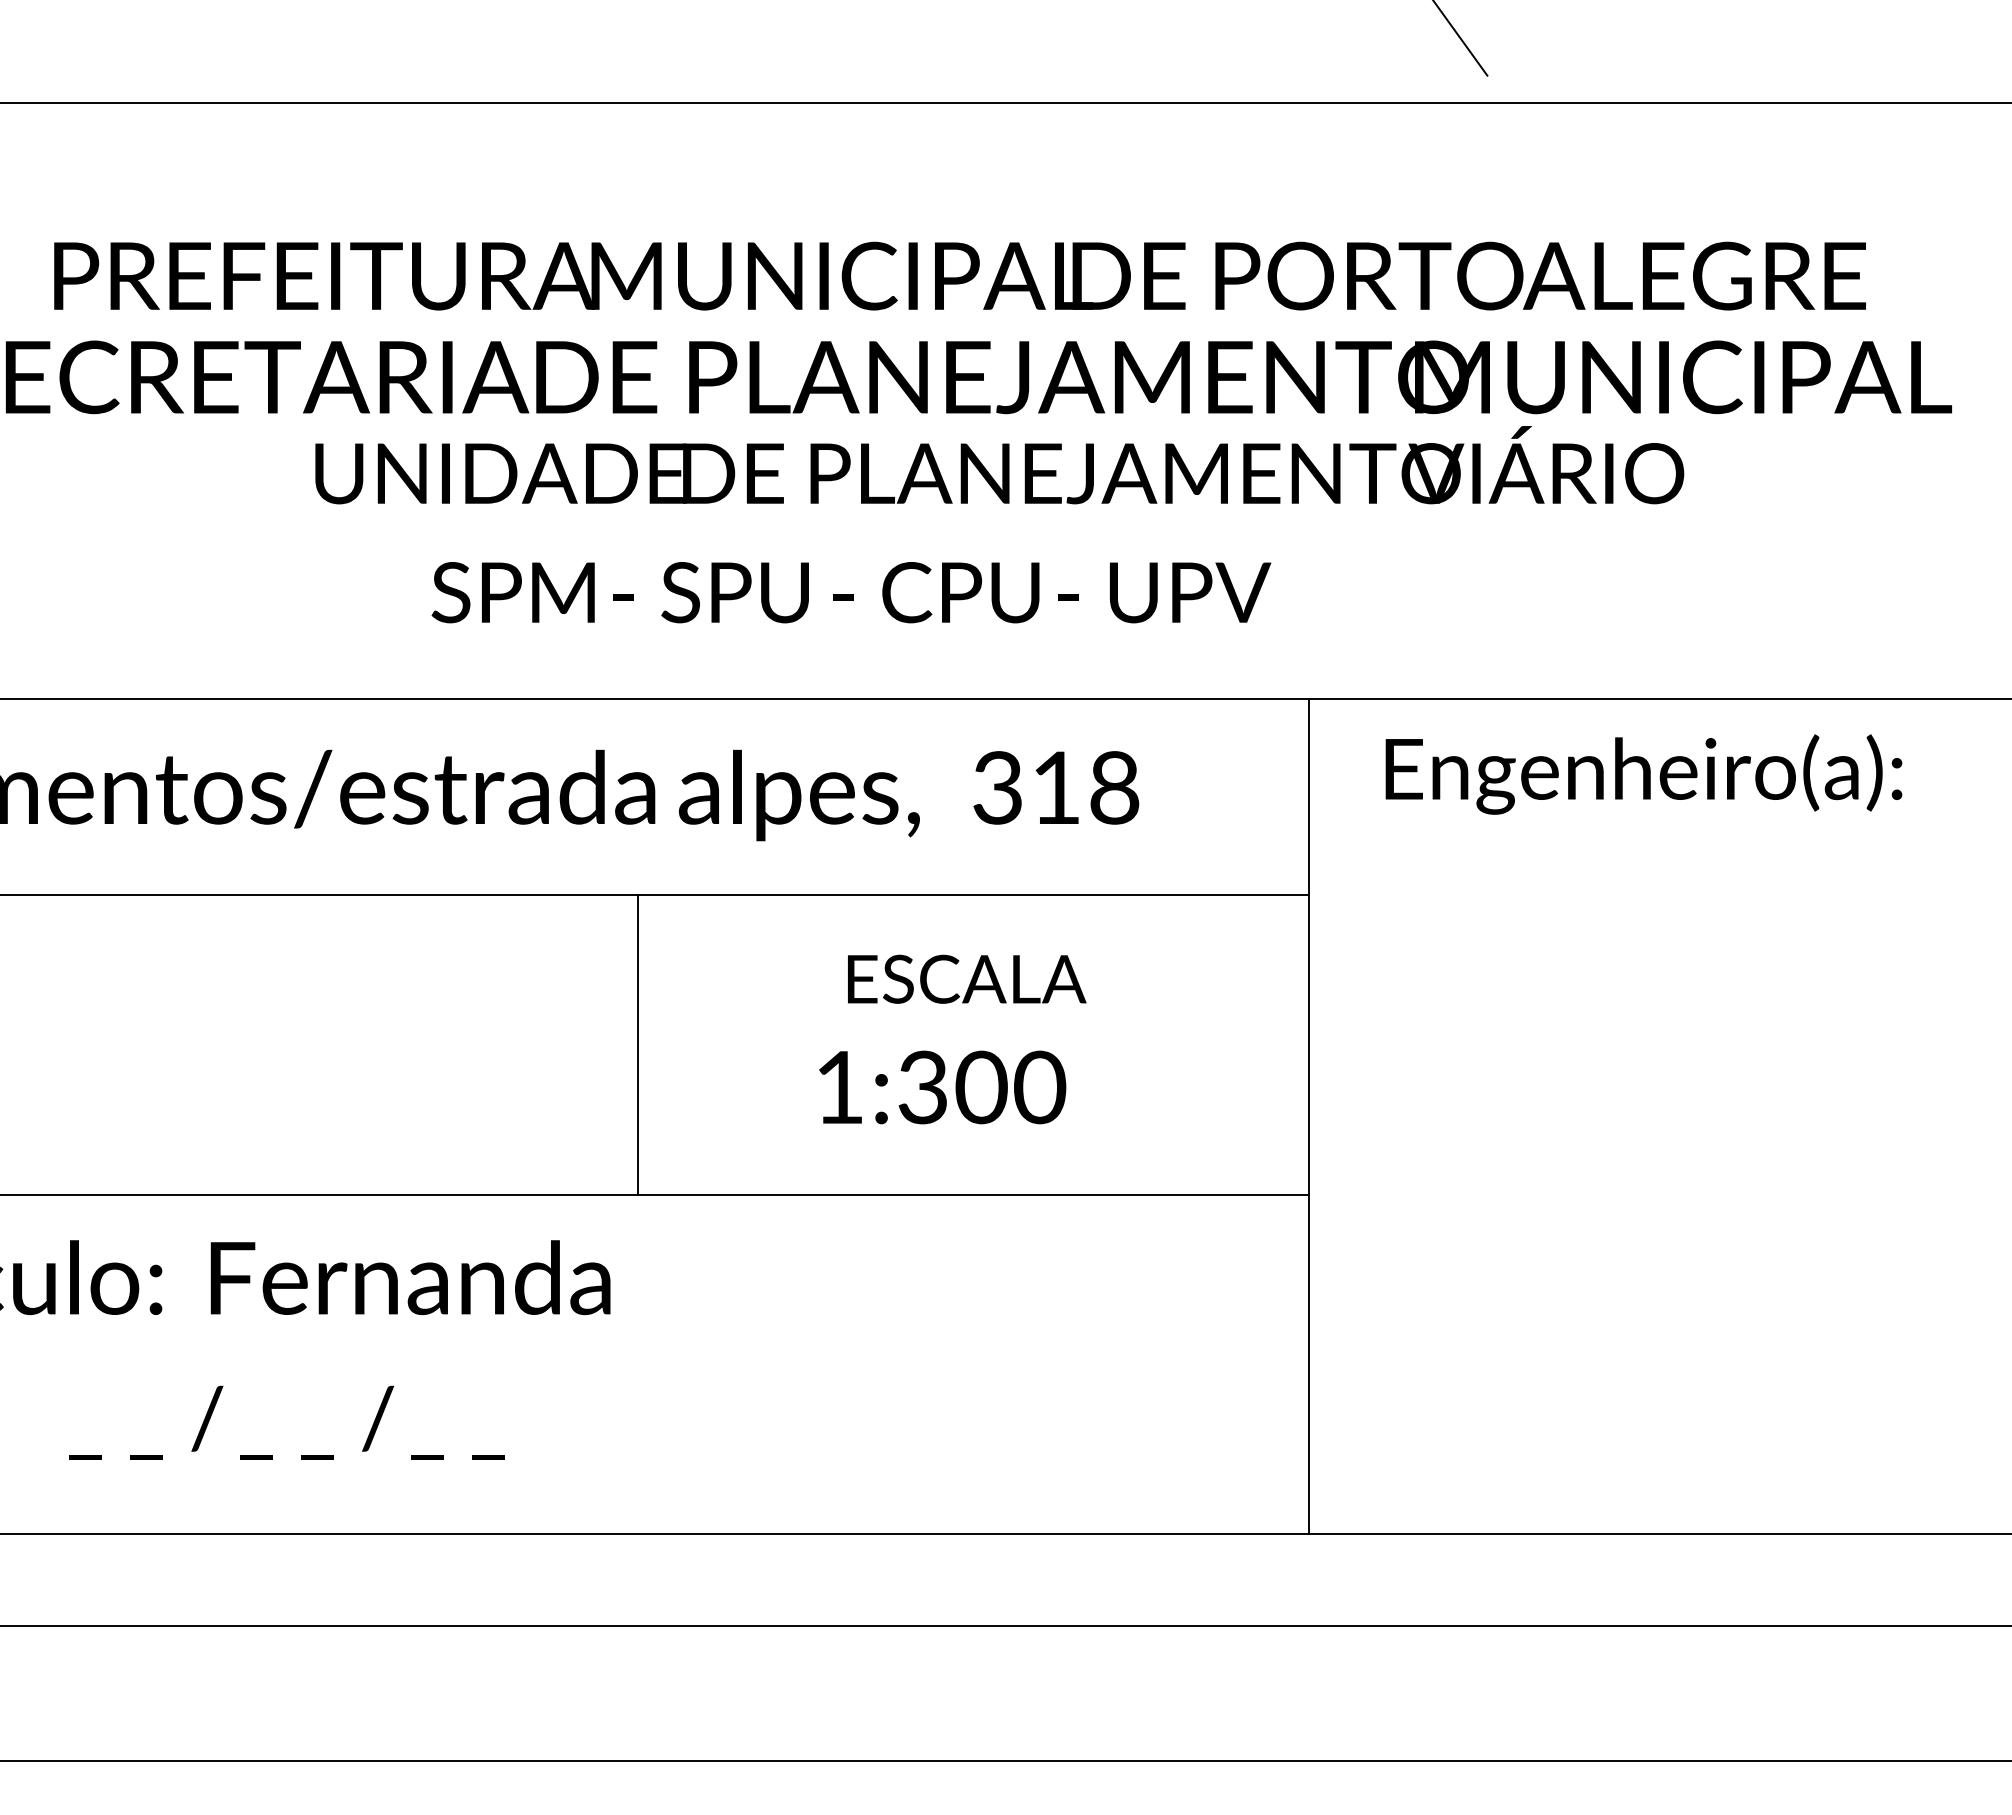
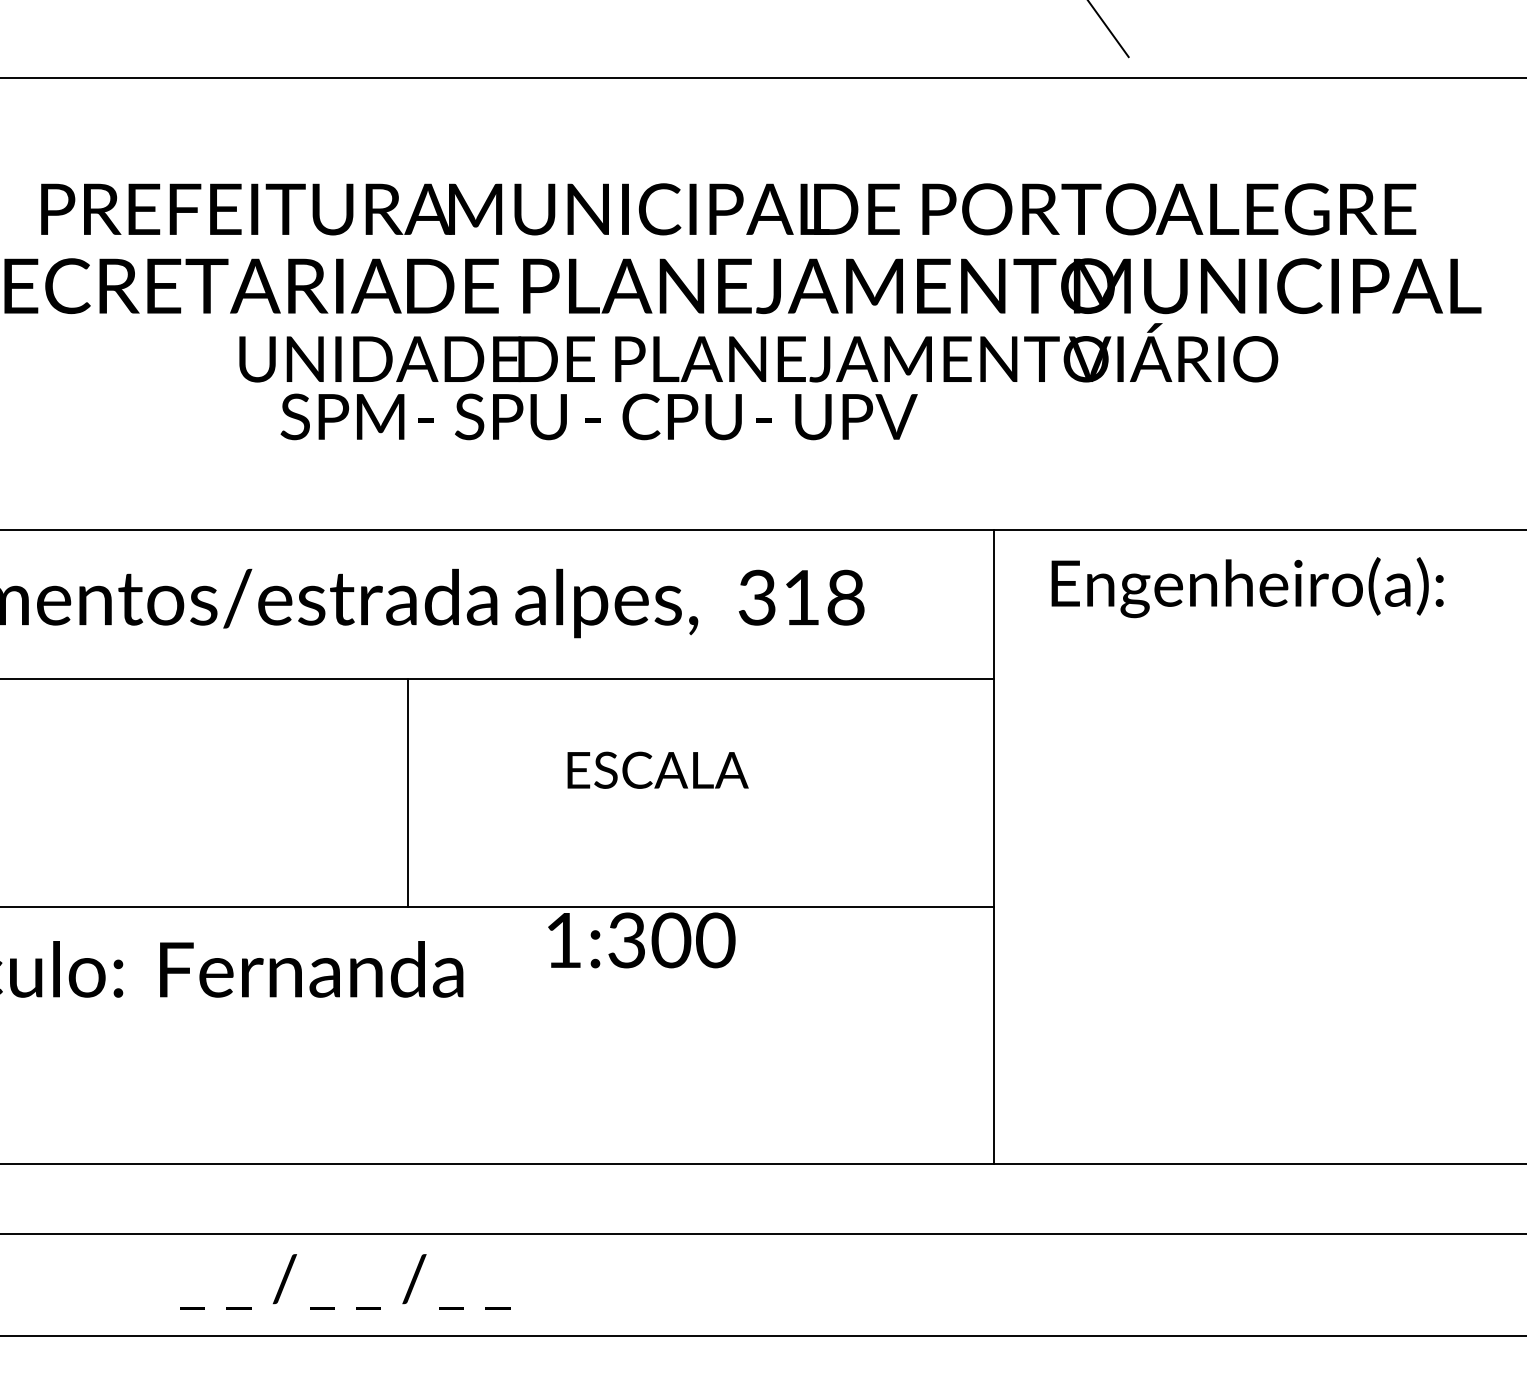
text: (851, 592) -> (599, 416), moved
text: (967, 978) -> (658, 769), moved
line: (637, 1044) -> (407, 792), moved
text: (942, 1087) -> (641, 940), moved
text: (286, 1422) -> (344, 1281), moved

